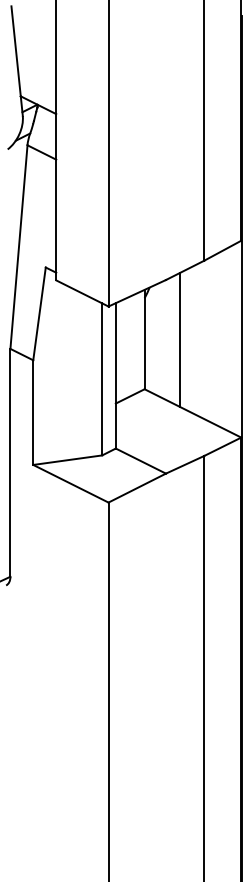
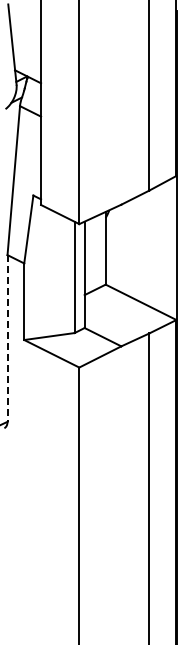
line: (179, 339) -> (131, 248), removed
line: (10, 462) -> (7, 338), solid -> dashed

